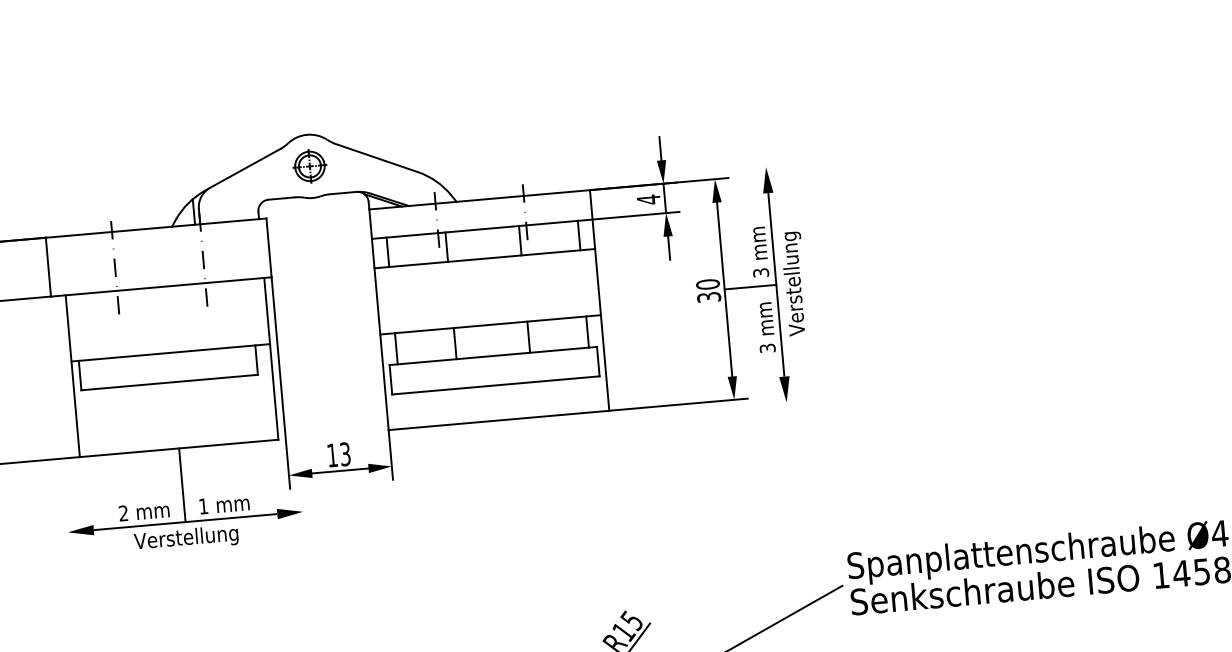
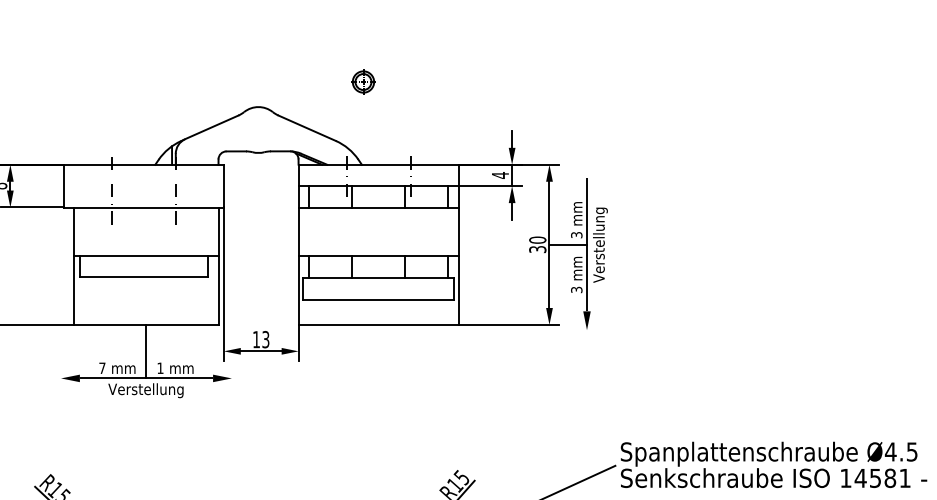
part: (309, 165) -> (363, 81), moved
fill: (766, 179) -> (586, 168), removed
text: (123, 512) -> (102, 367), 2 -> 7

